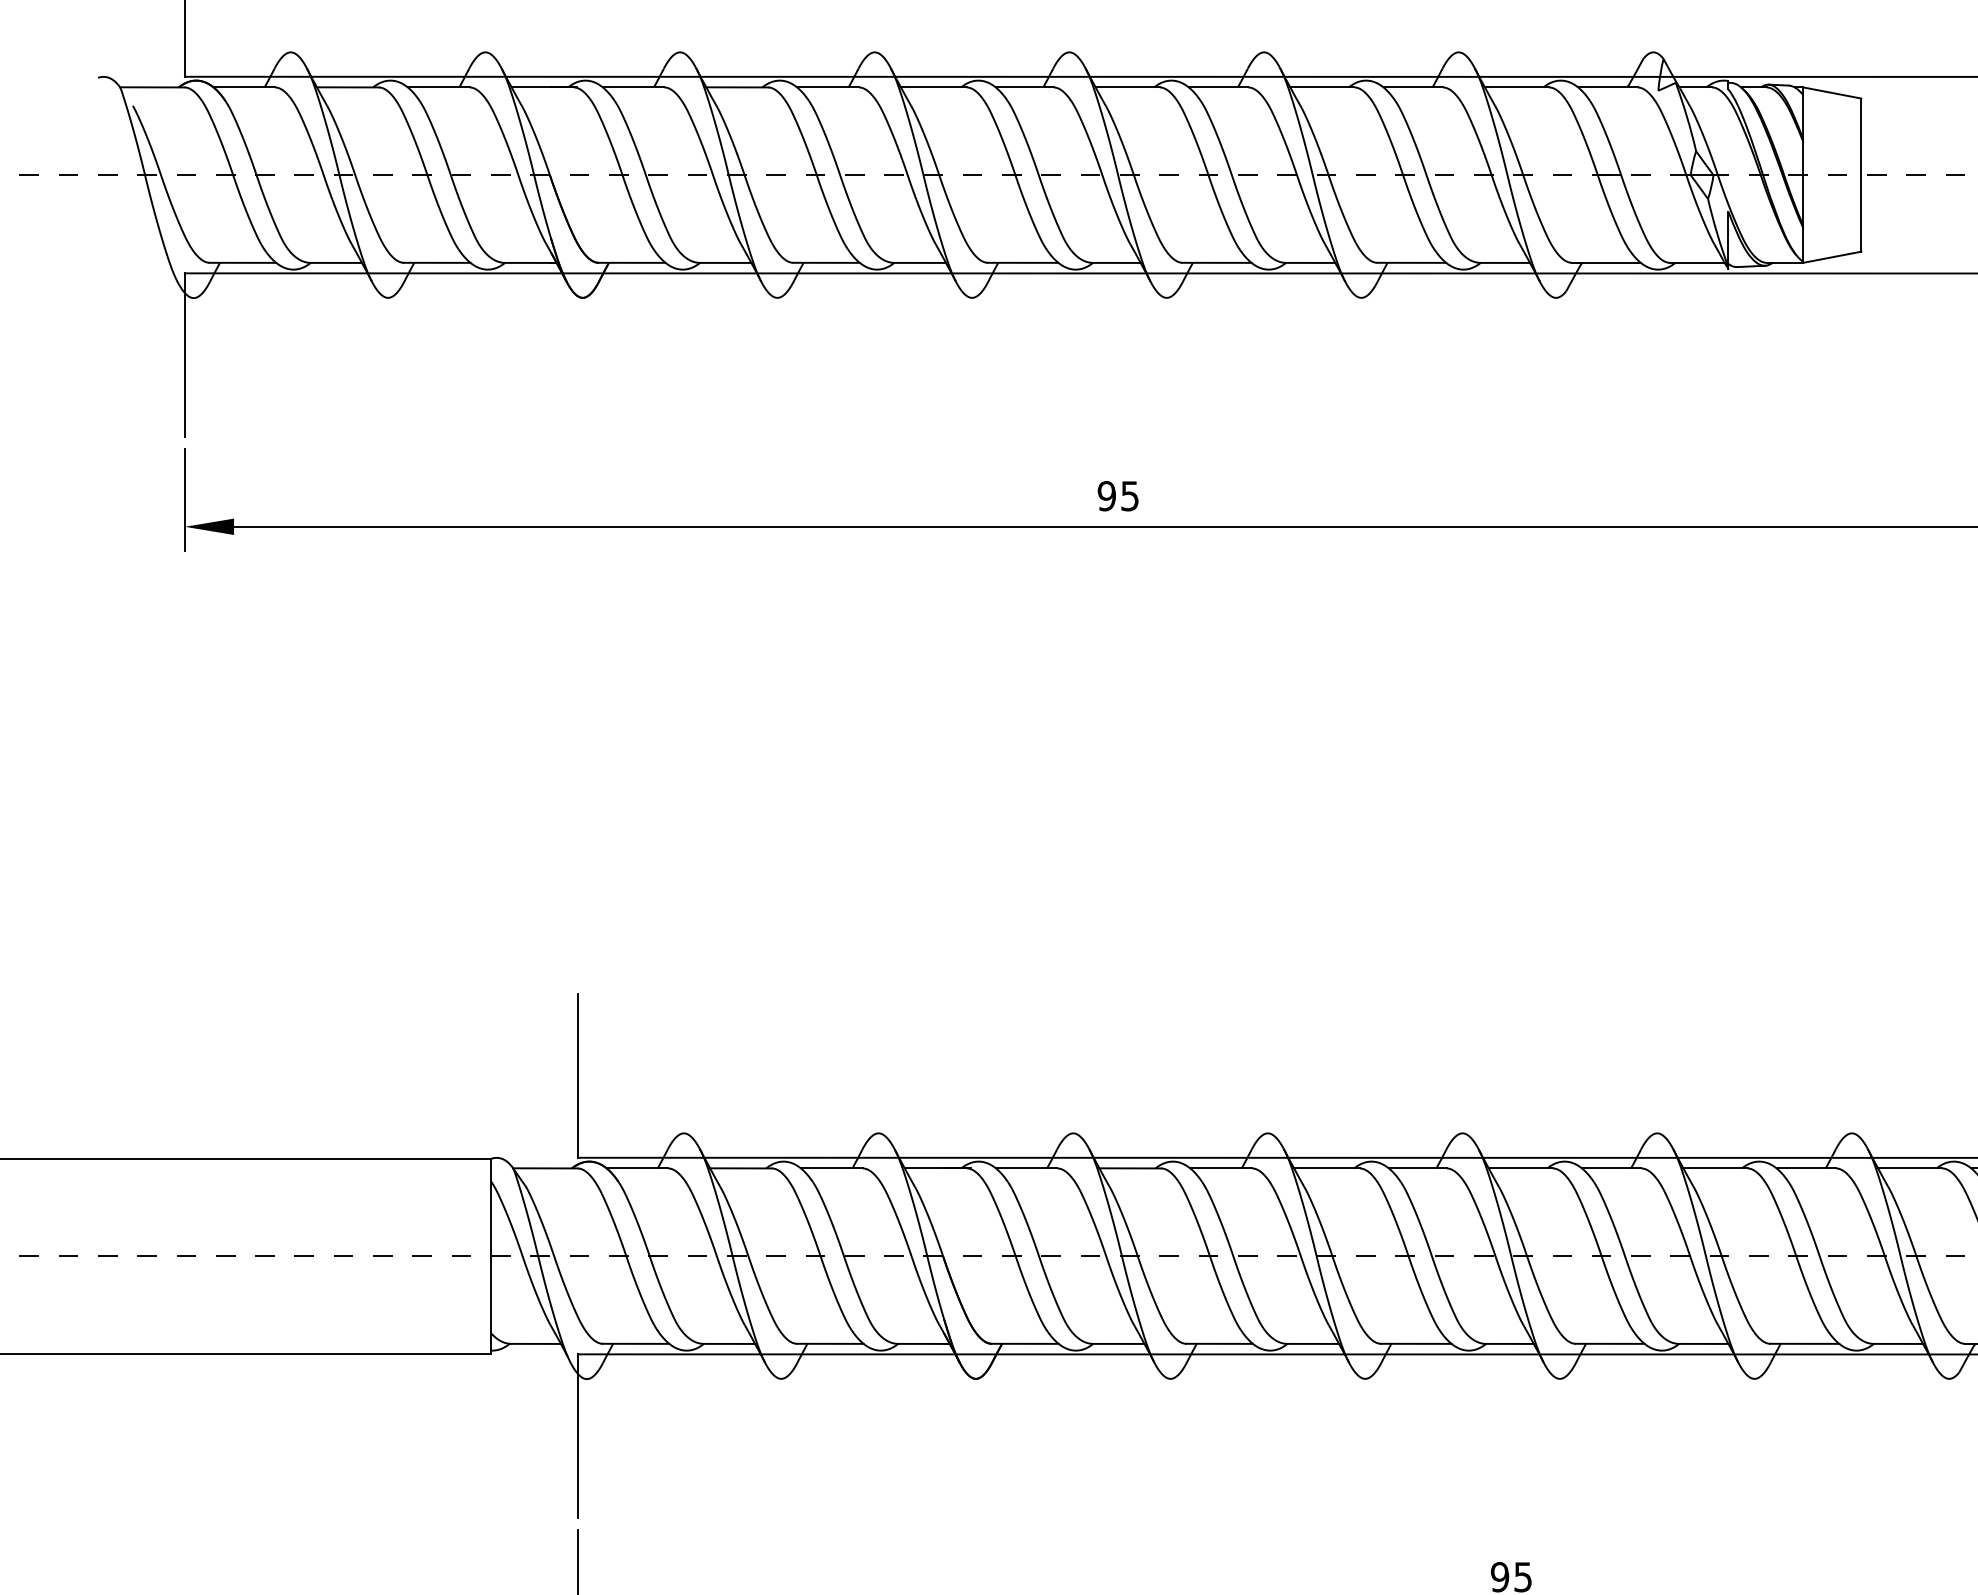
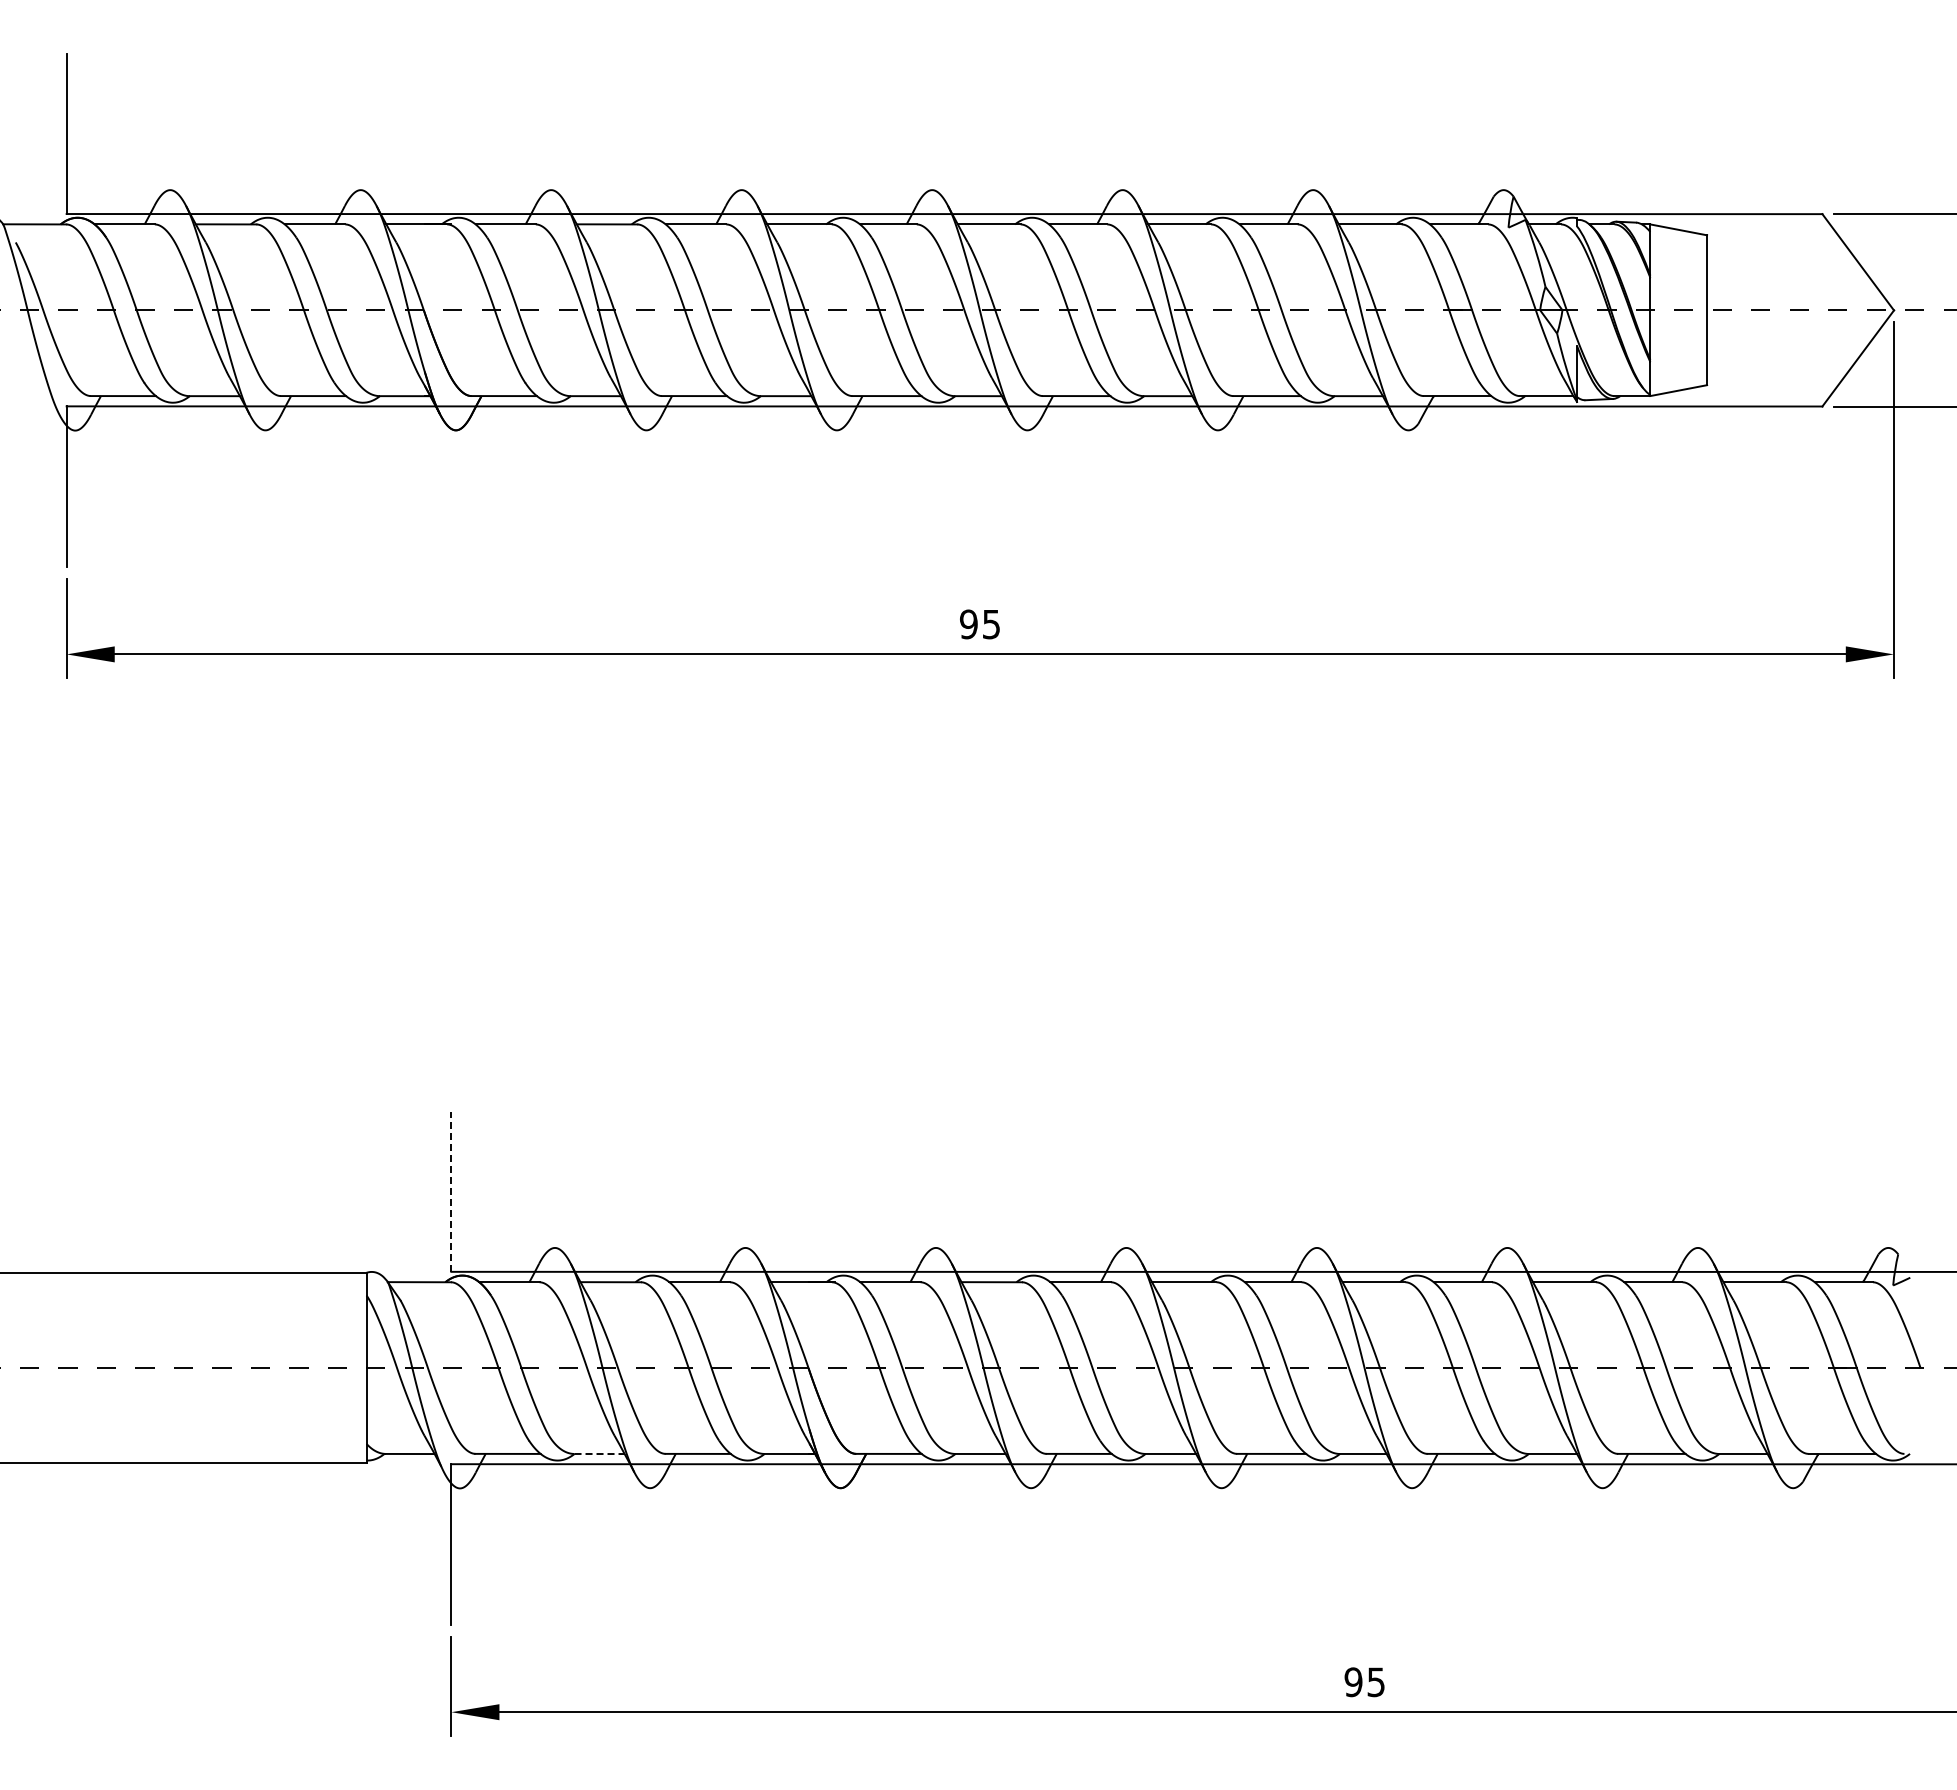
line: (578, 1075) -> (451, 1191), solid -> dashed
line: (730, 1344) -> (600, 1454), solid -> dashed

